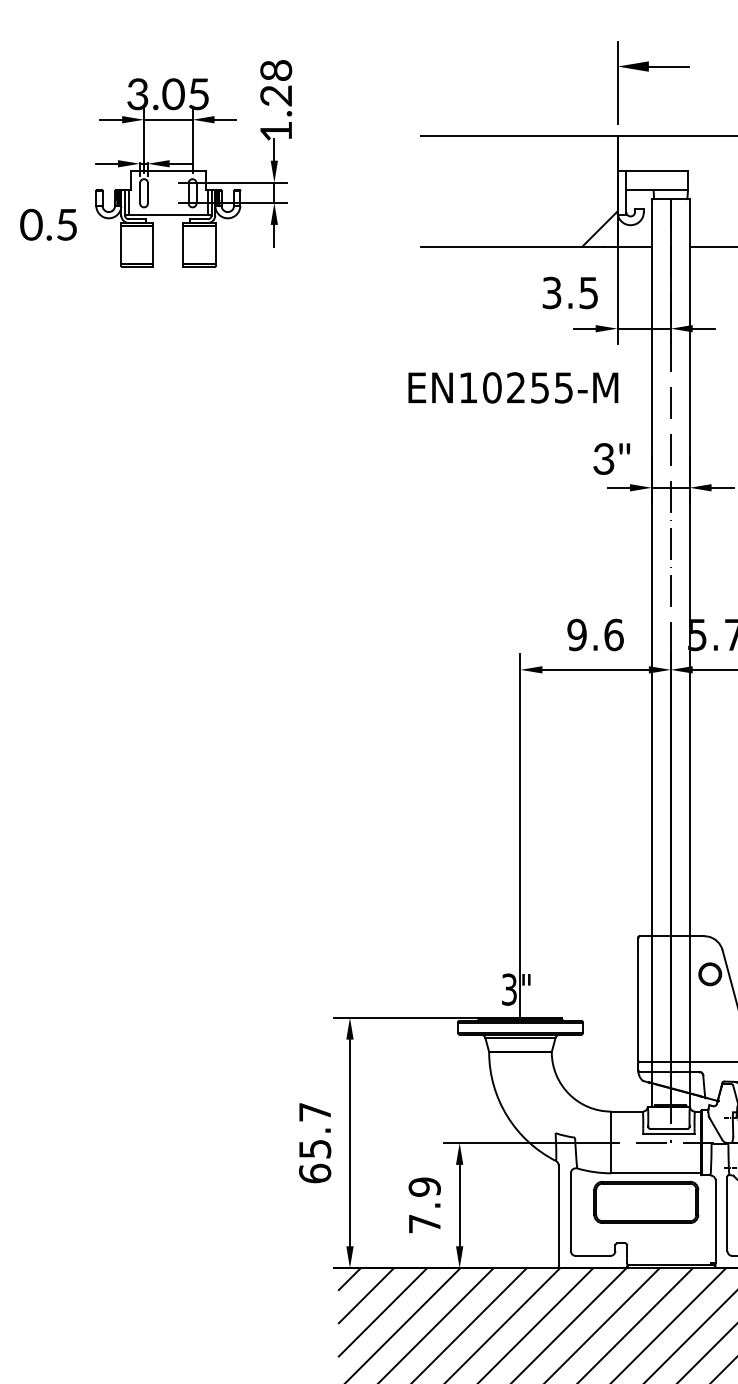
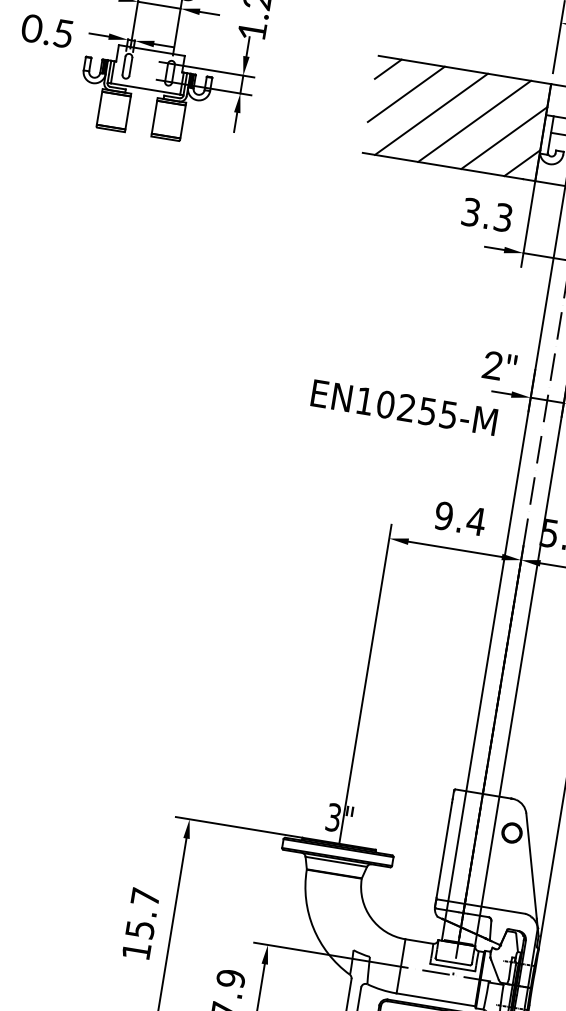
line: (434, 149) -> (388, 69), added
line: (458, 173) -> (406, 94), added
line: (489, 191) -> (430, 114), added
line: (539, 191) -> (474, 121), added
line: (575, 204) -> (504, 138), added
text: (48, 224) -> (47, 30), moved
text: (589, 292) -> (504, 217), 3.5 -> 3.3
text: (513, 387) -> (404, 407), moved
text: (603, 459) -> (492, 365), 3" -> 2"
text: (613, 634) -> (475, 520), 9.6 -> 9.4
text: (315, 1173) -> (137, 951), 65.7 -> 15.7

